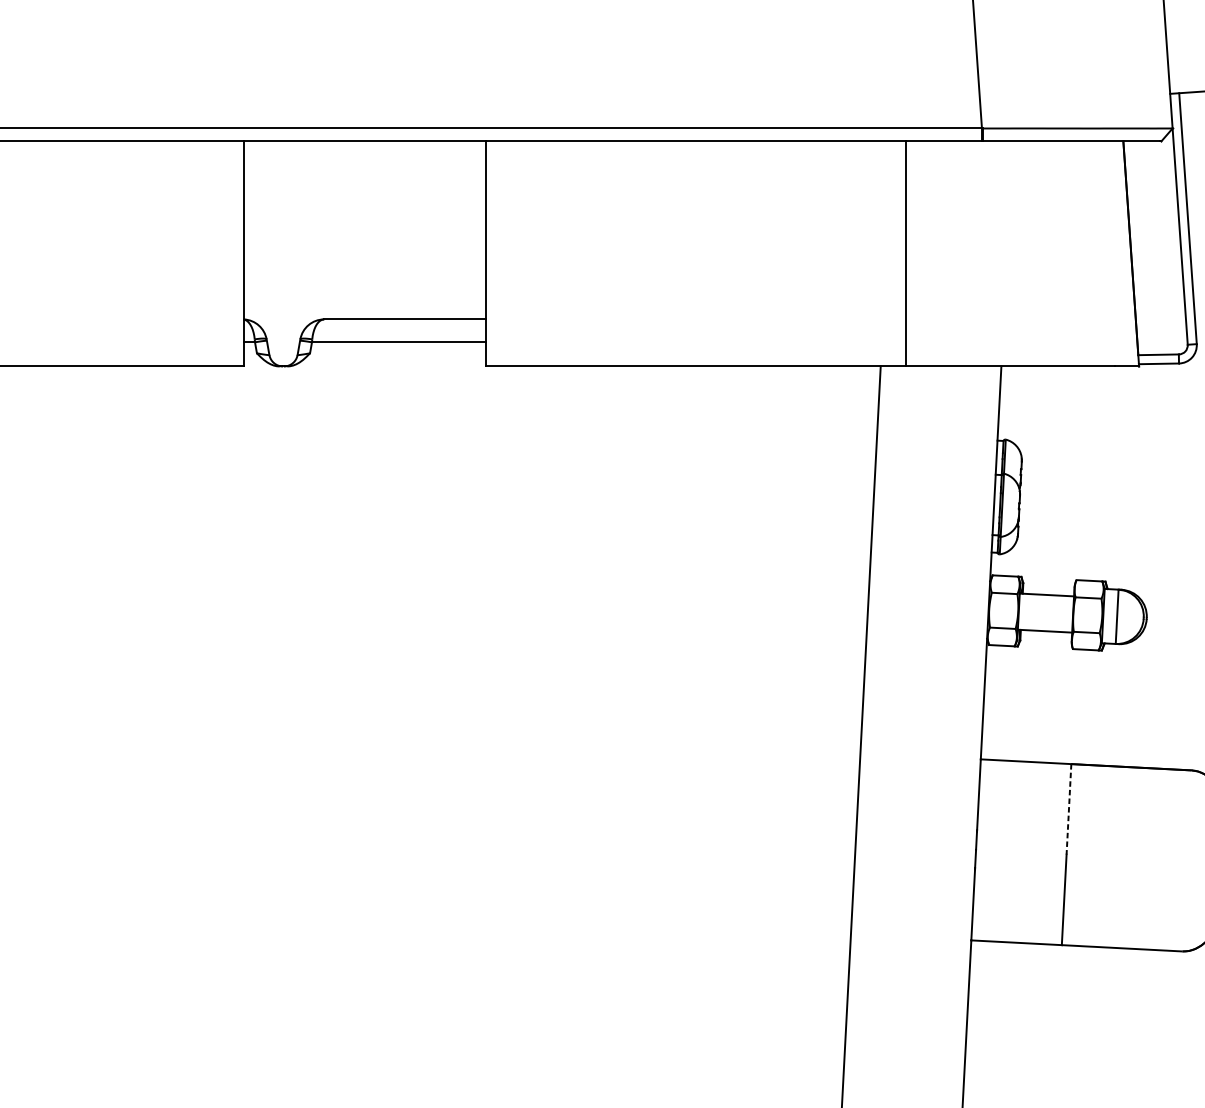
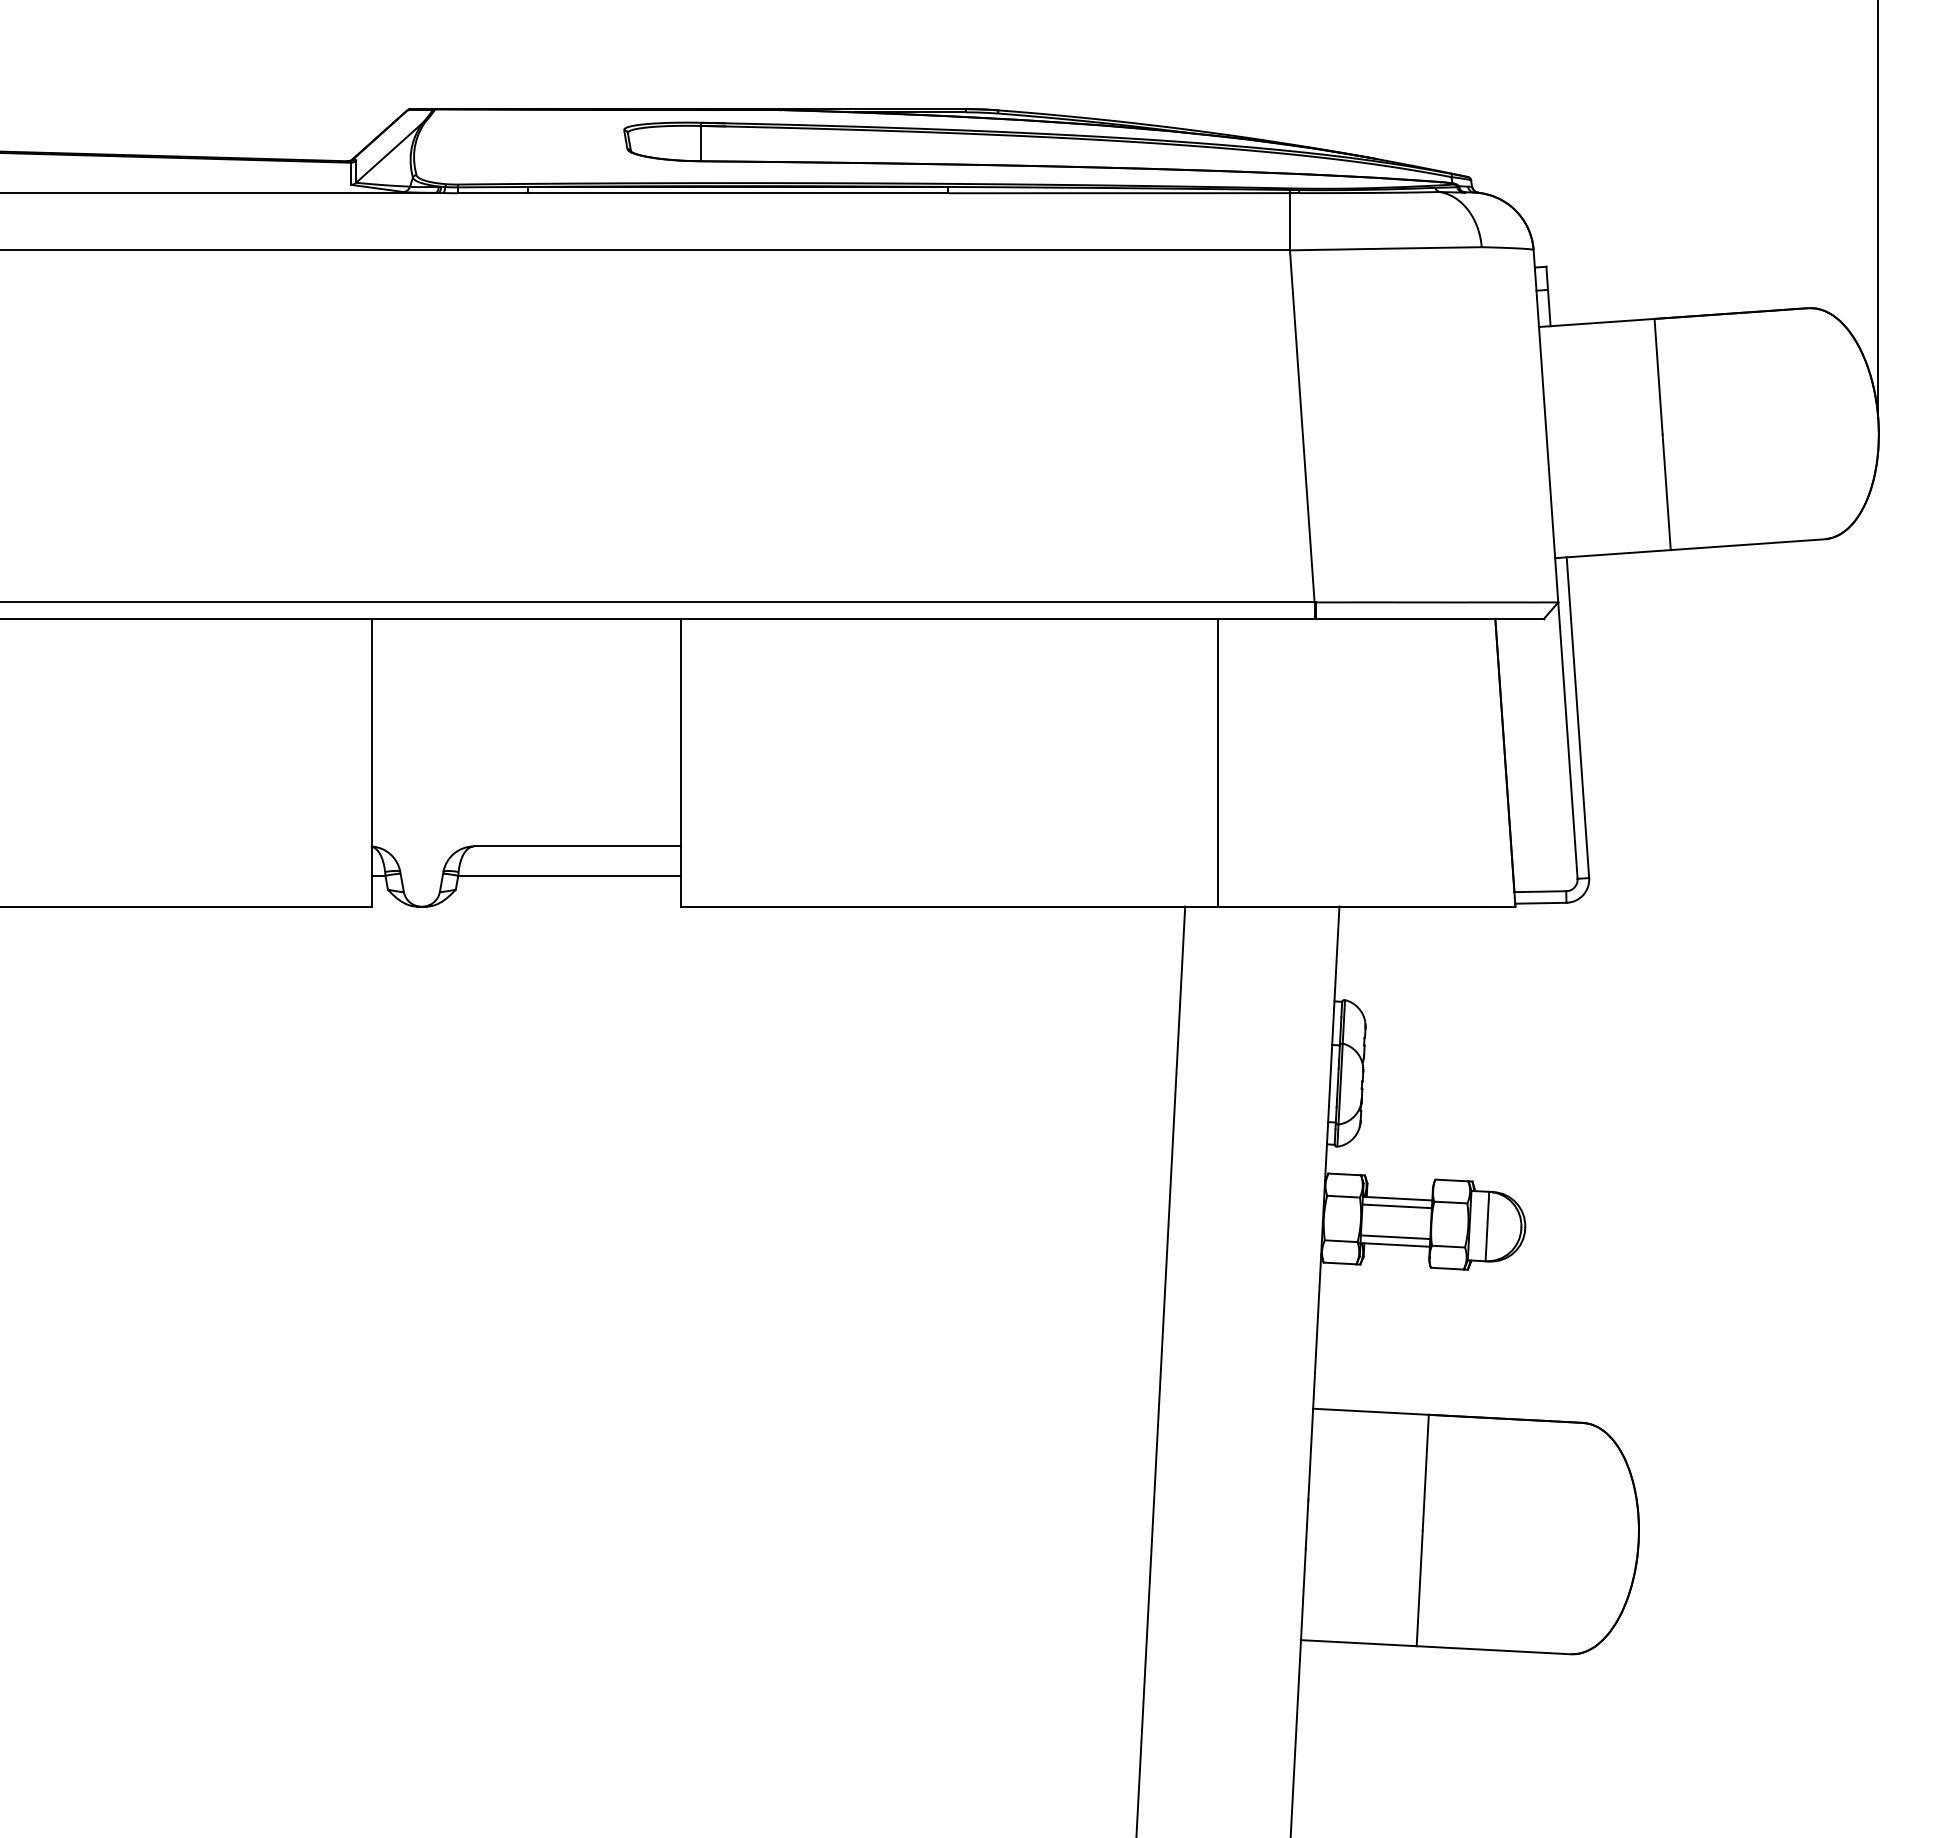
line: (1046, 601) -> (1396, 1206), added
line: (1045, 625) -> (1395, 1237), added
line: (1068, 809) -> (1425, 1472), dashed -> solid

